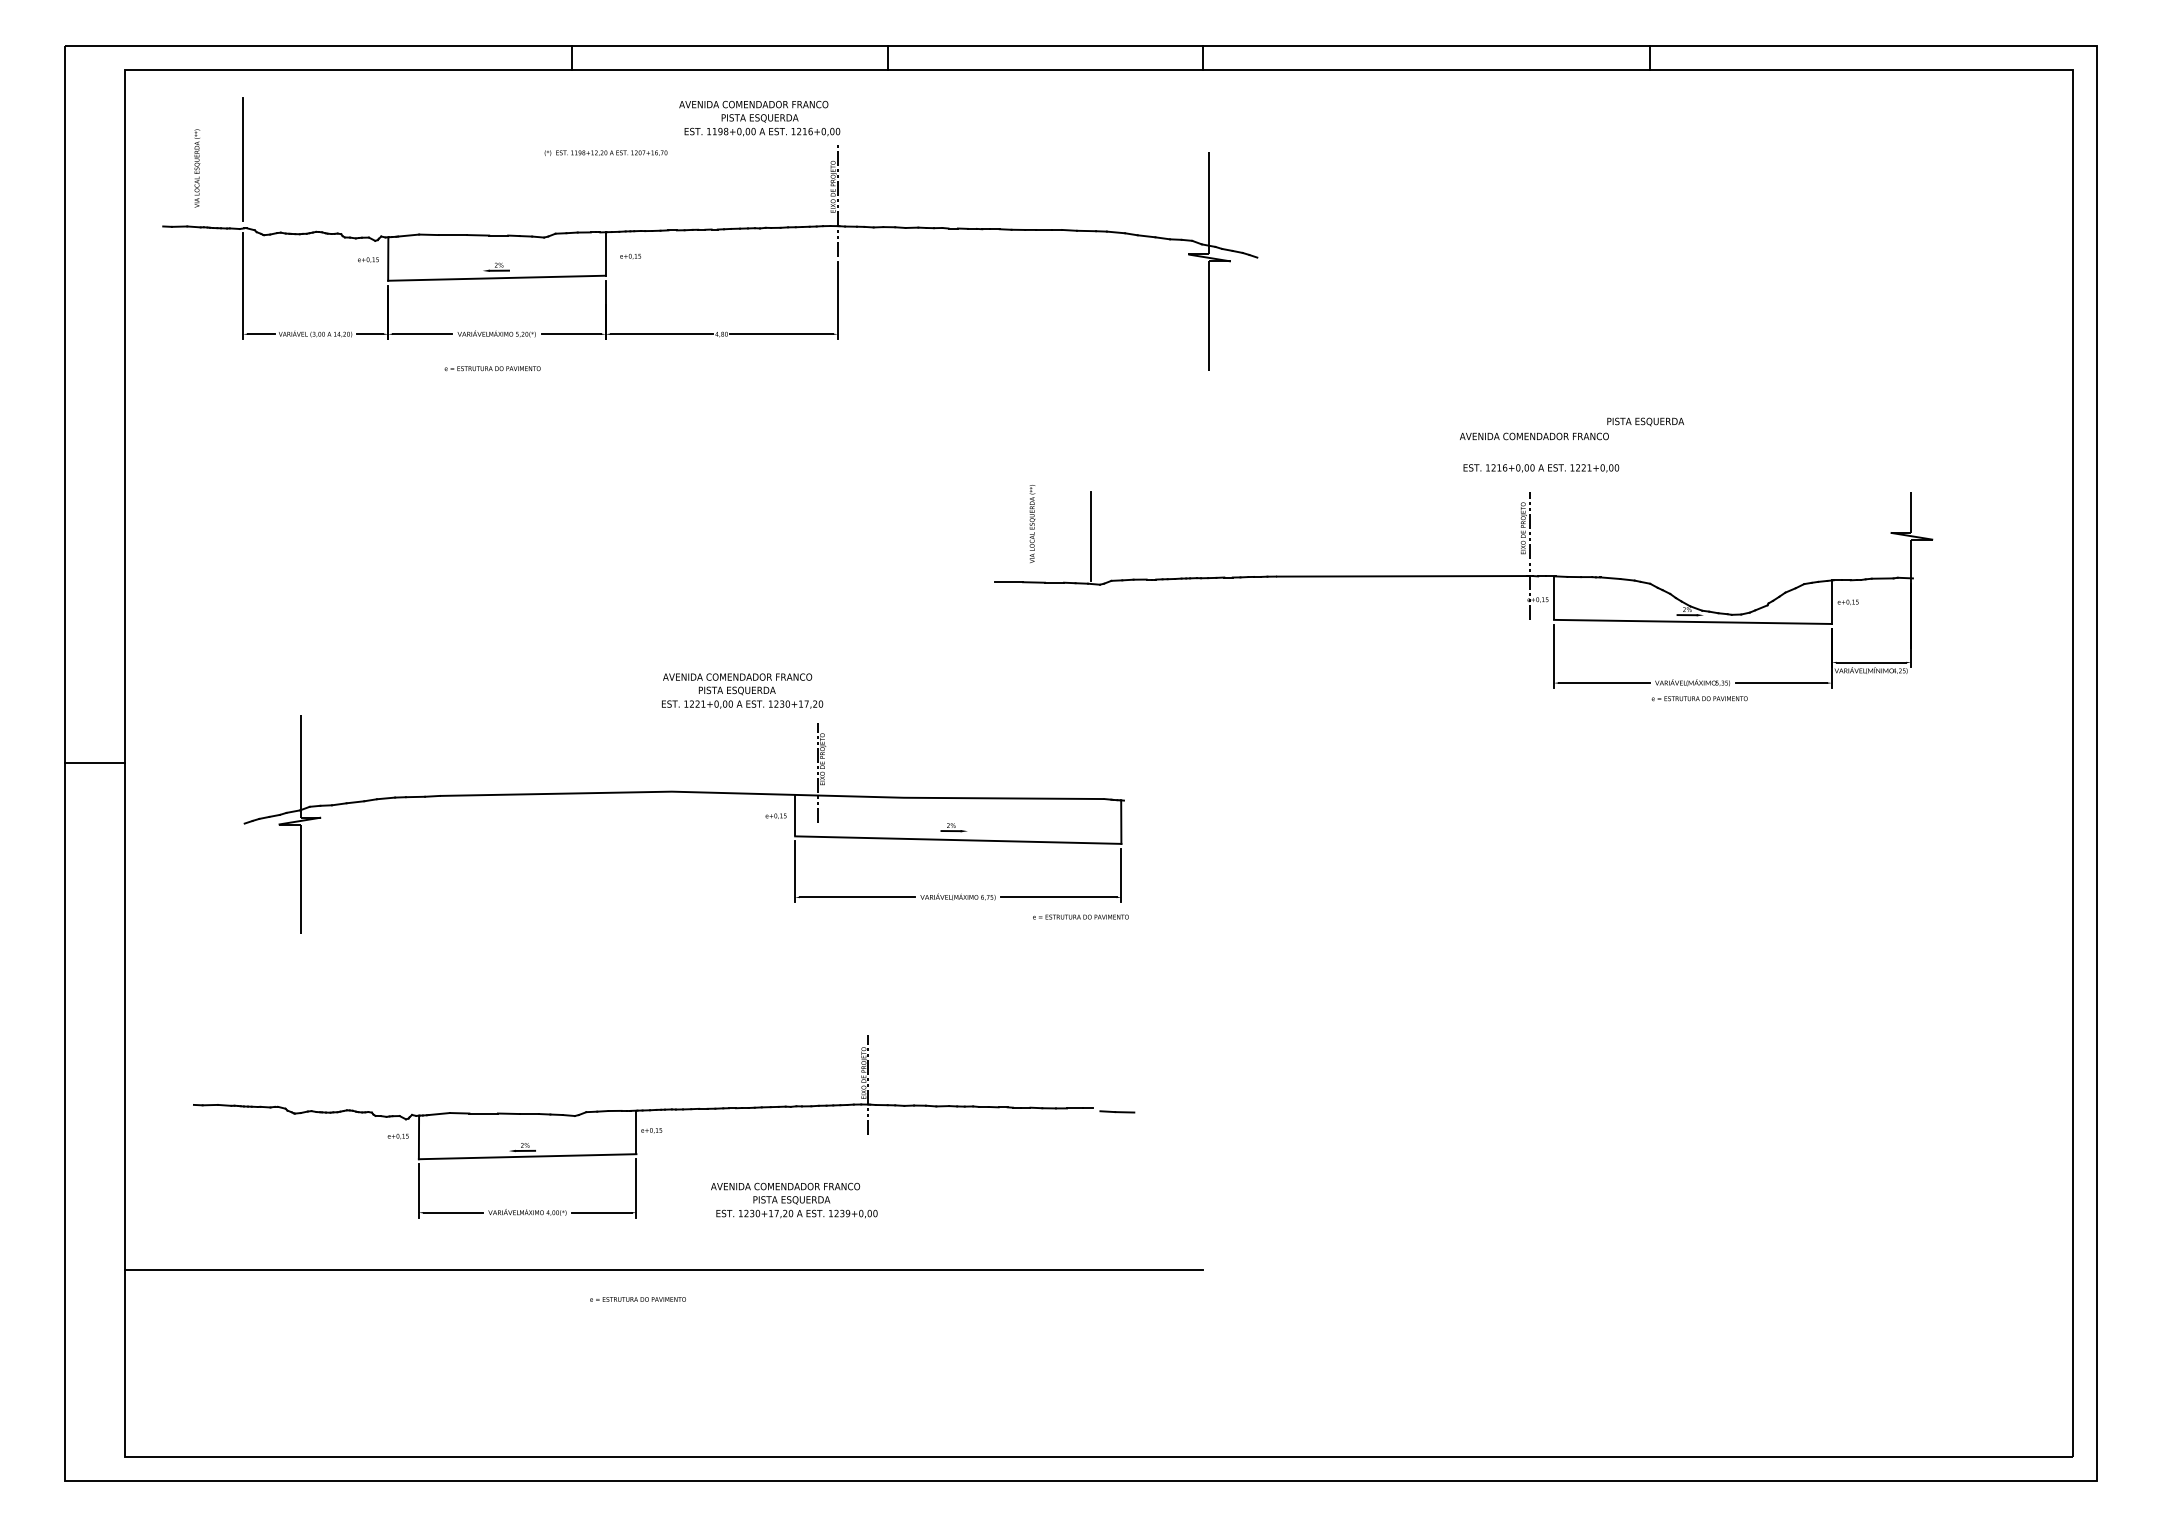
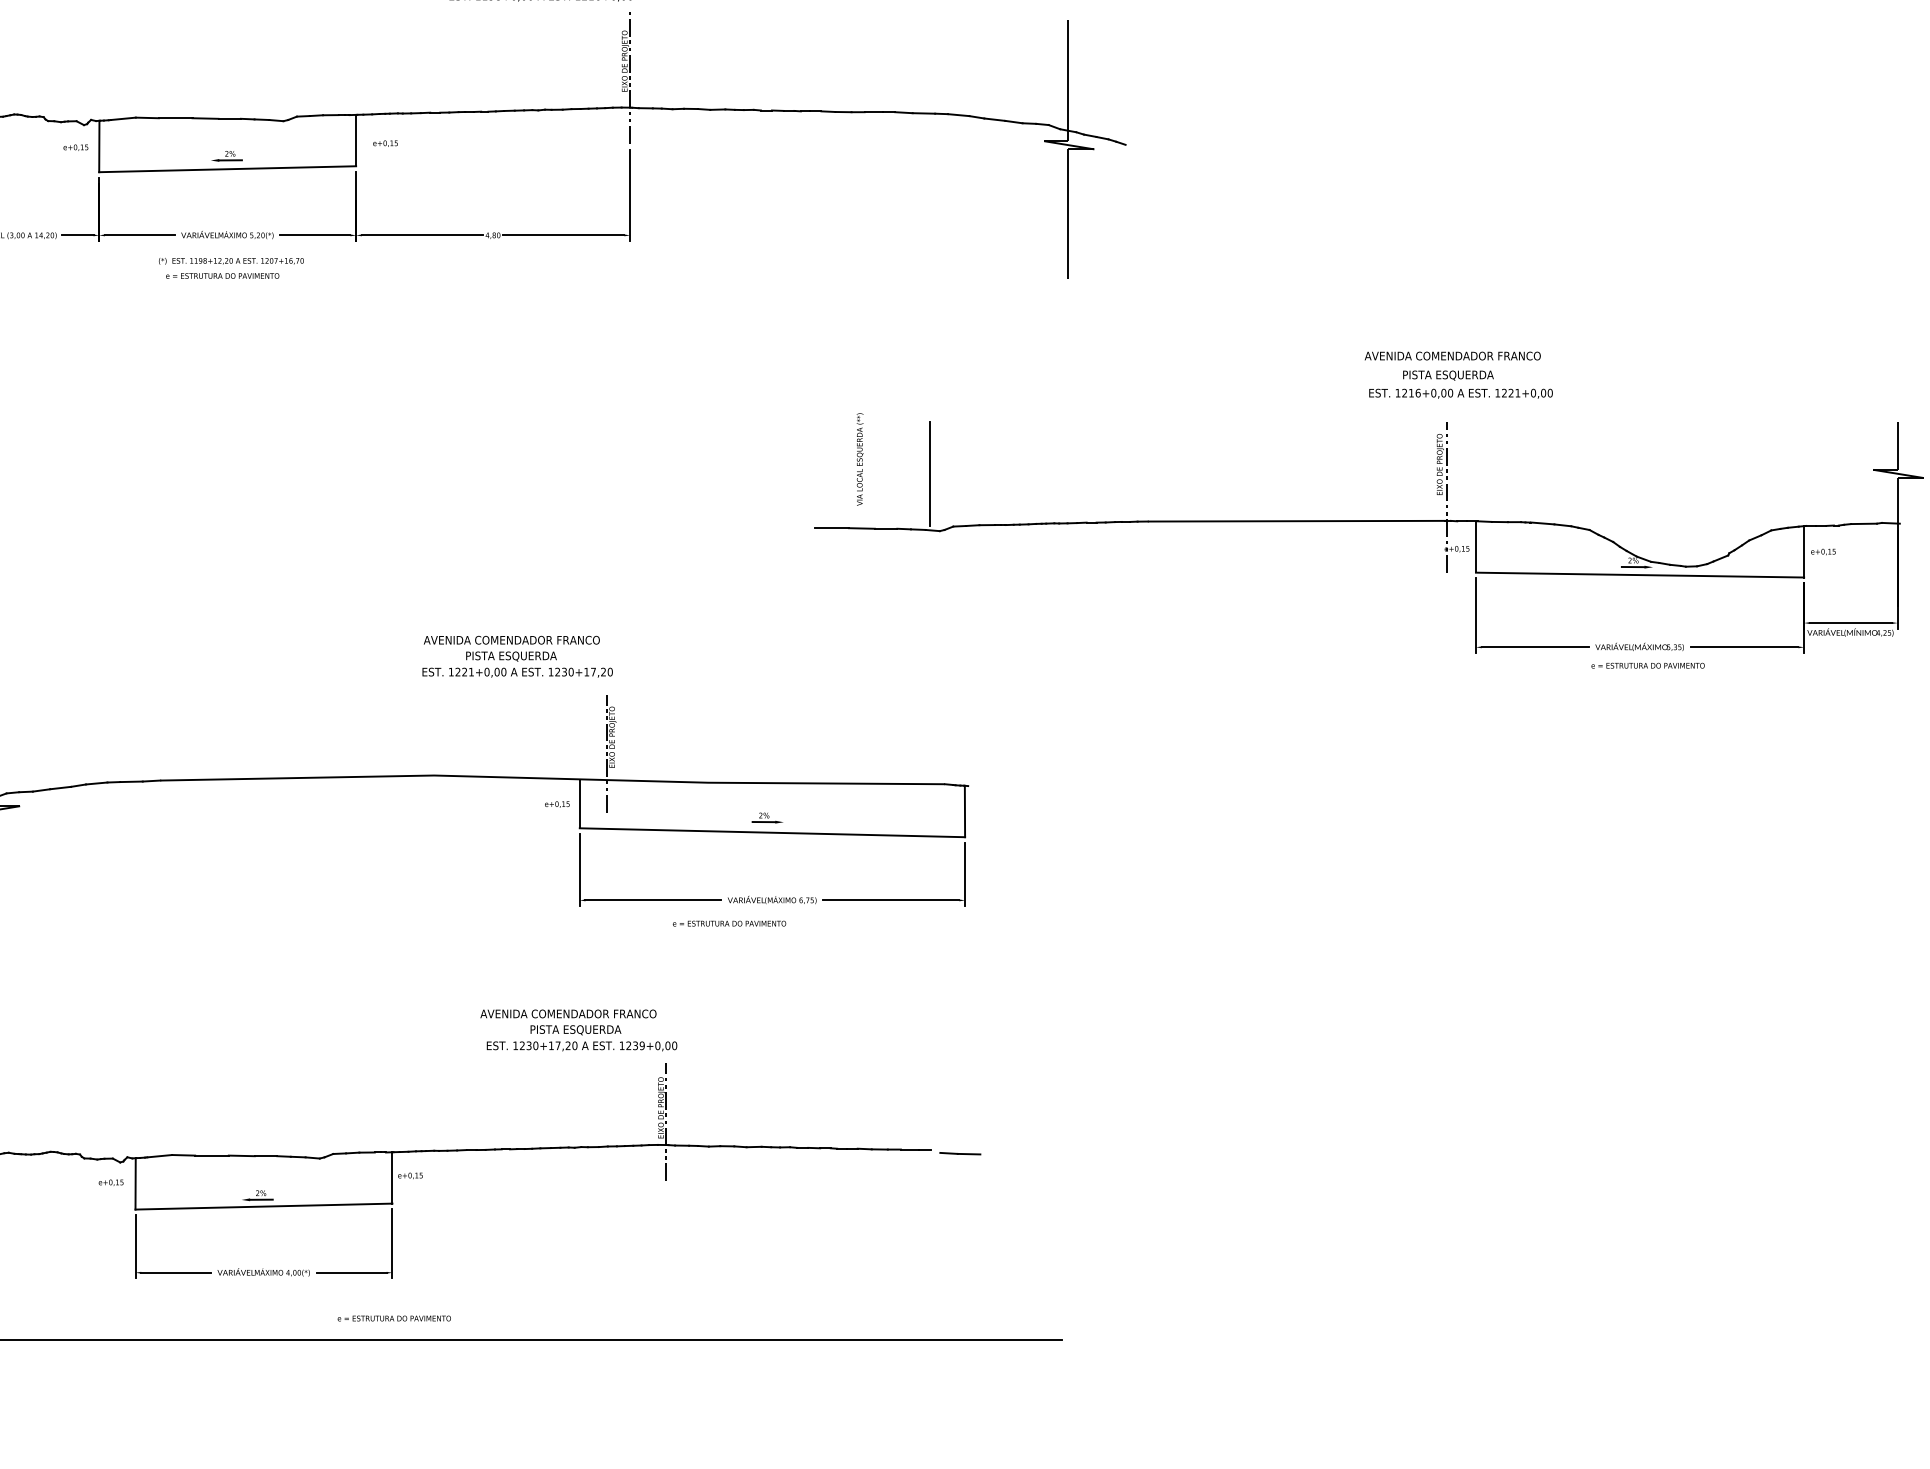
text: (605, 152) -> (230, 260), moved
text: (1645, 421) -> (1448, 374), moved
text: (1080, 916) -> (729, 922), moved
text: (794, 1200) -> (579, 1030), moved
text: (637, 1299) -> (393, 1318), moved

